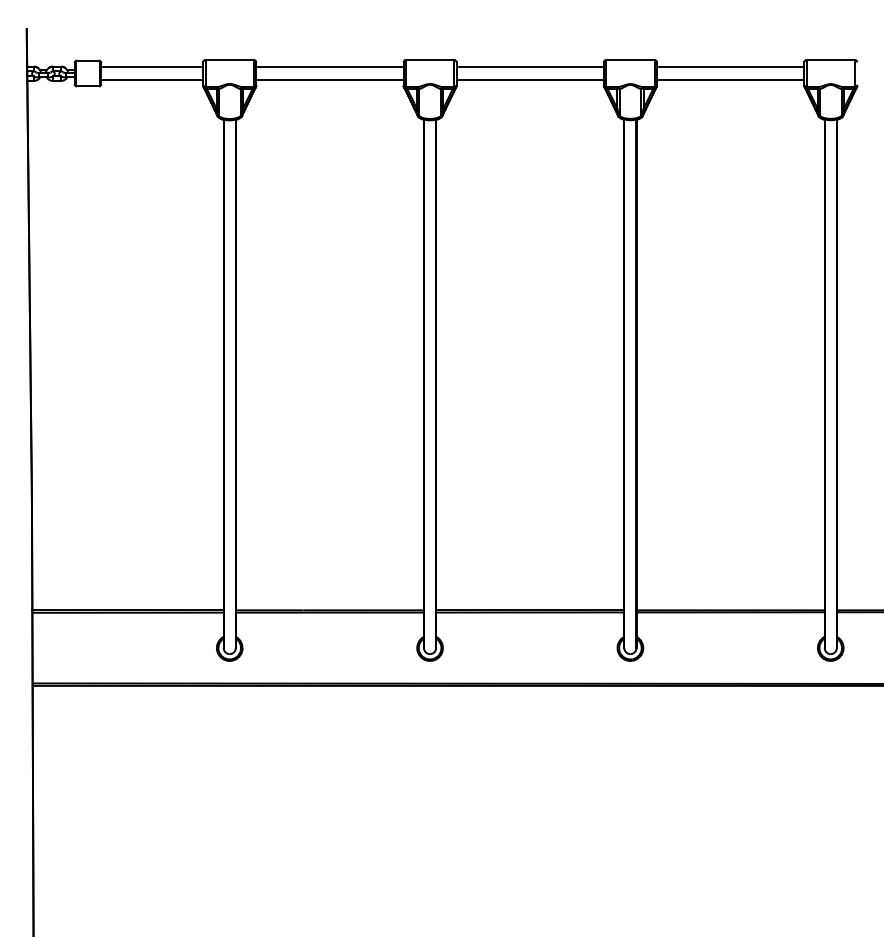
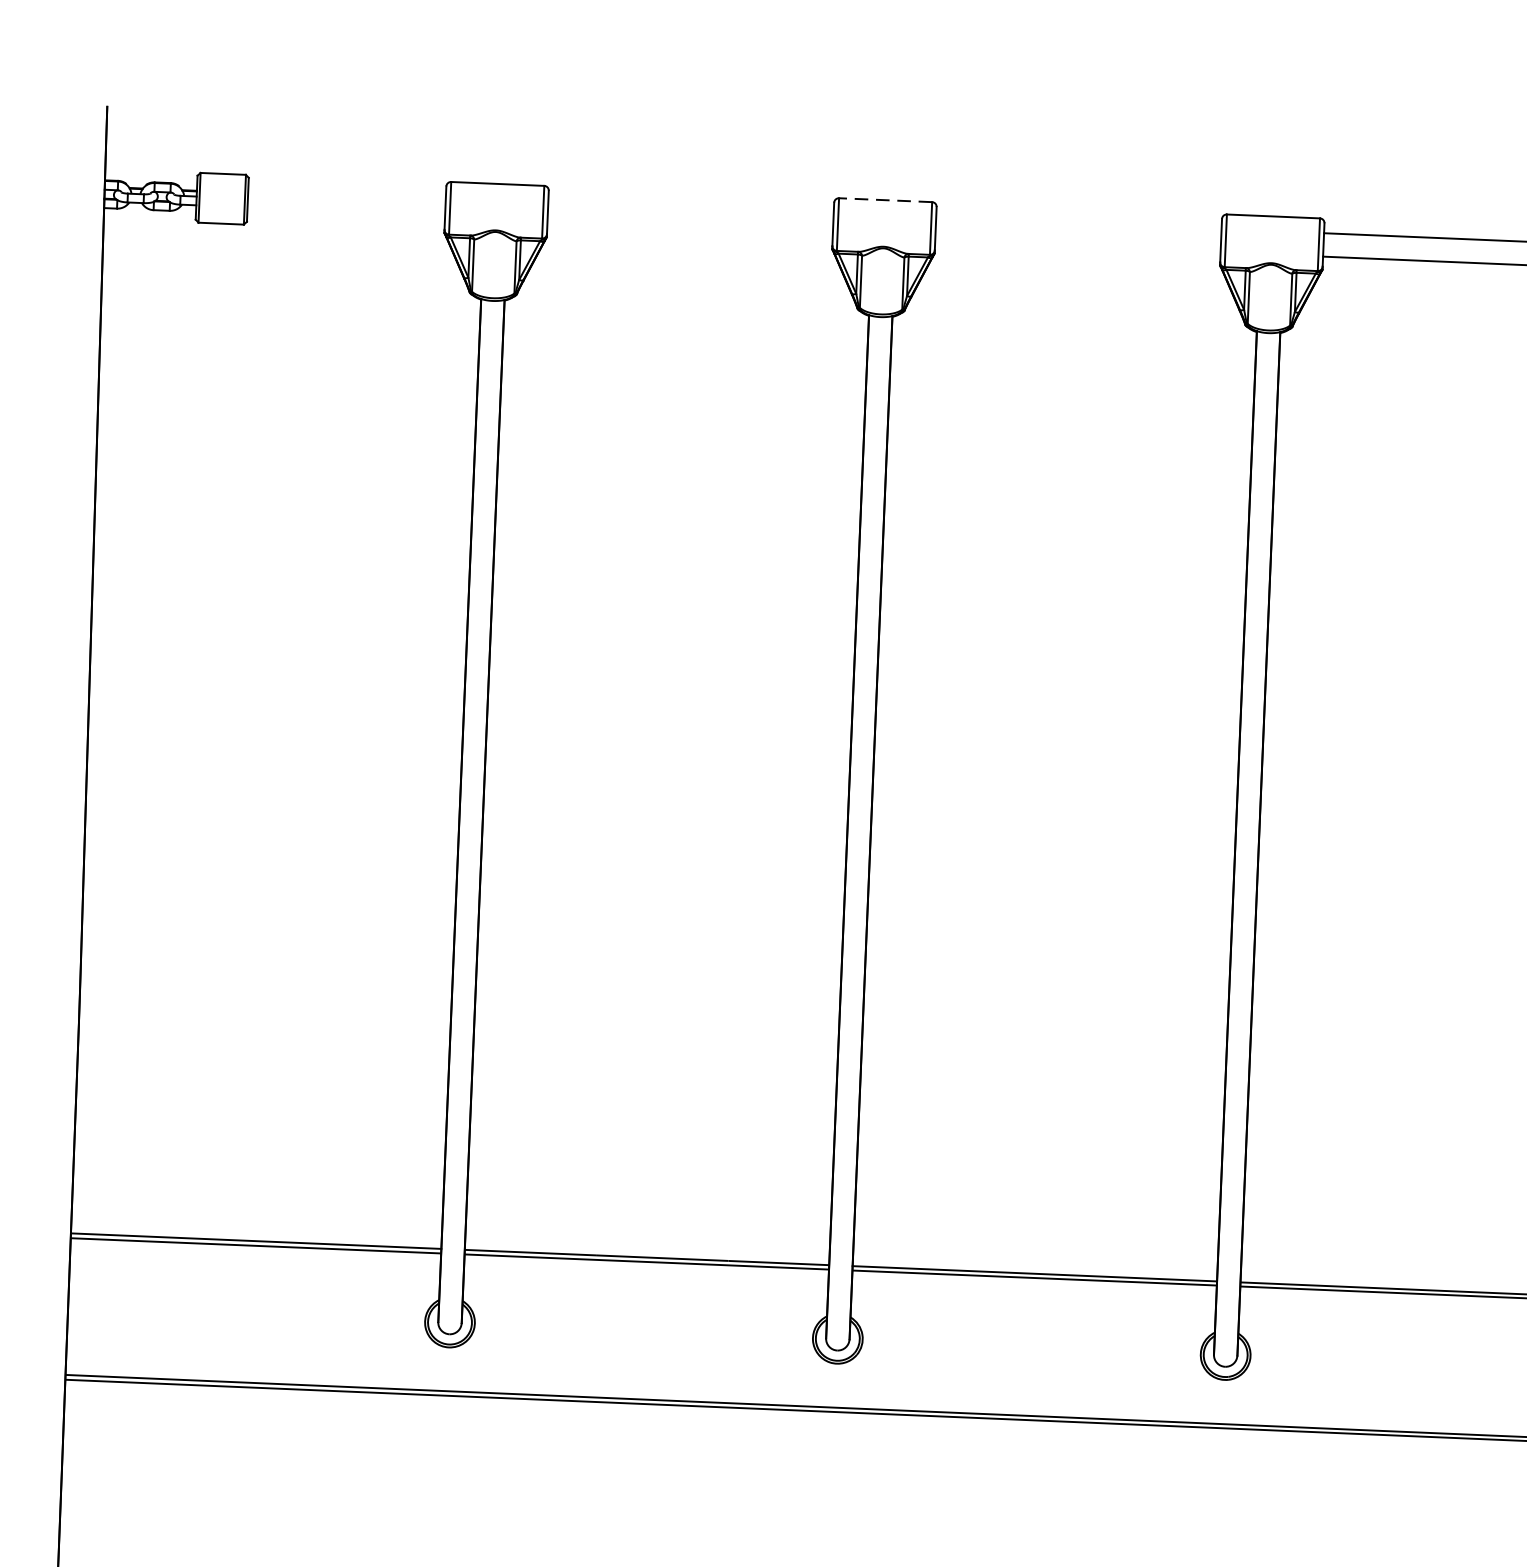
line: (429, 59) -> (884, 199), solid -> dashed
line: (152, 67) -> (347, 192), removed
line: (329, 67) -> (690, 206), removed
line: (529, 67) -> (1077, 222), removed
line: (152, 79) -> (346, 215), removed
line: (329, 79) -> (689, 229), removed
line: (529, 79) -> (1076, 246), removed

